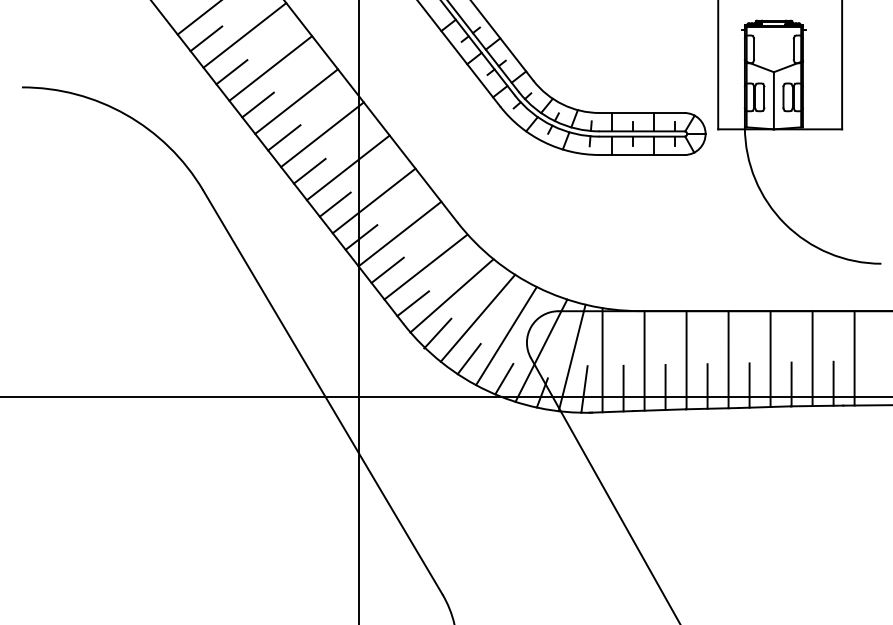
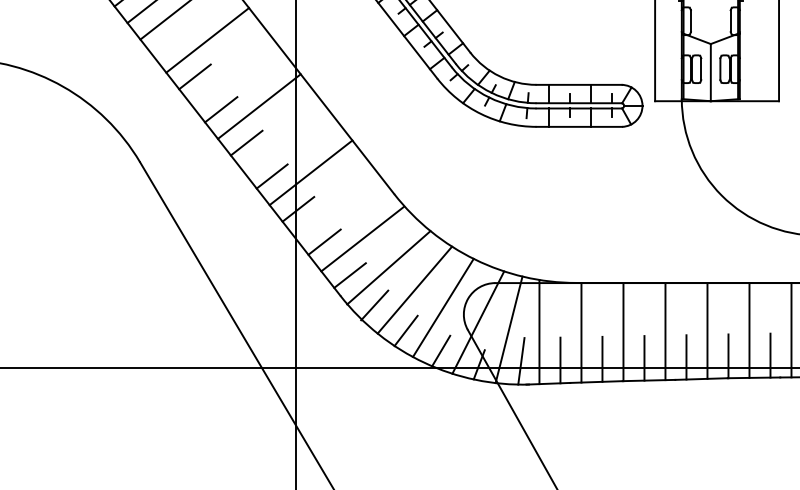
line: (231, 72) -> (168, 44), removed
line: (296, 101) -> (233, 73), removed
line: (347, 167) -> (284, 139), removed
line: (399, 233) -> (336, 205), removed

